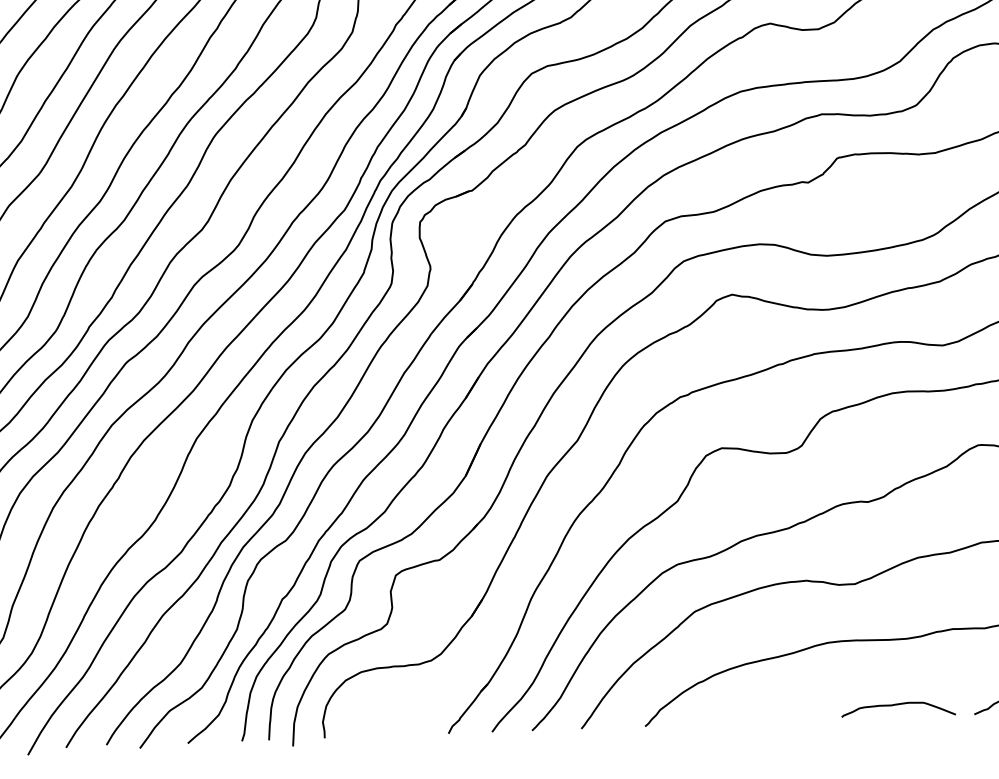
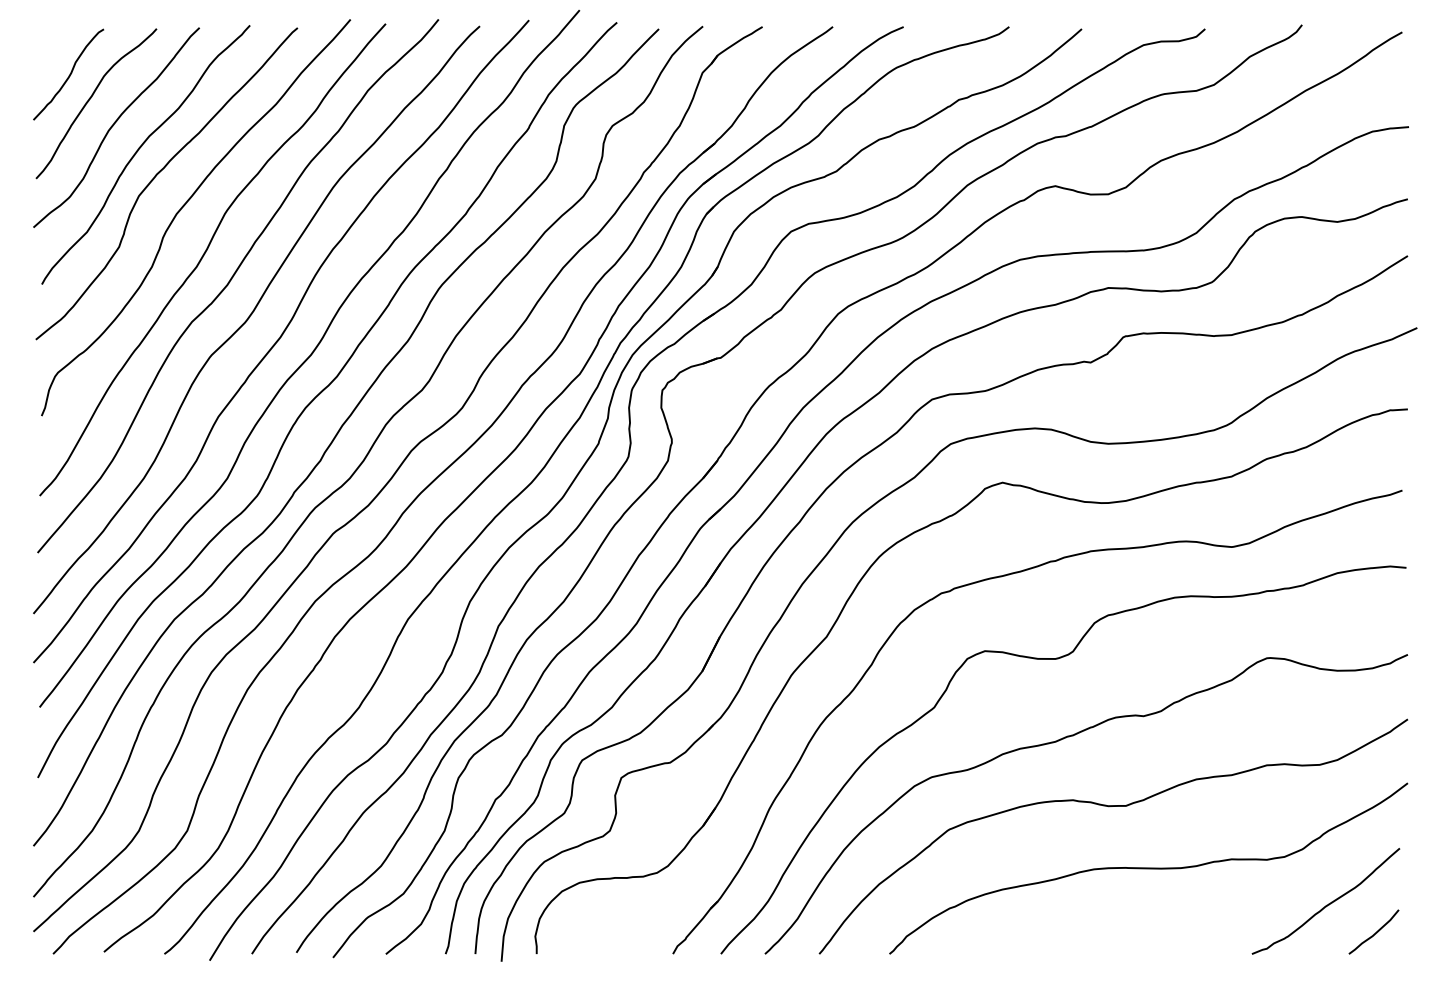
curve: (898, 704) -> (1168, 940), removed

